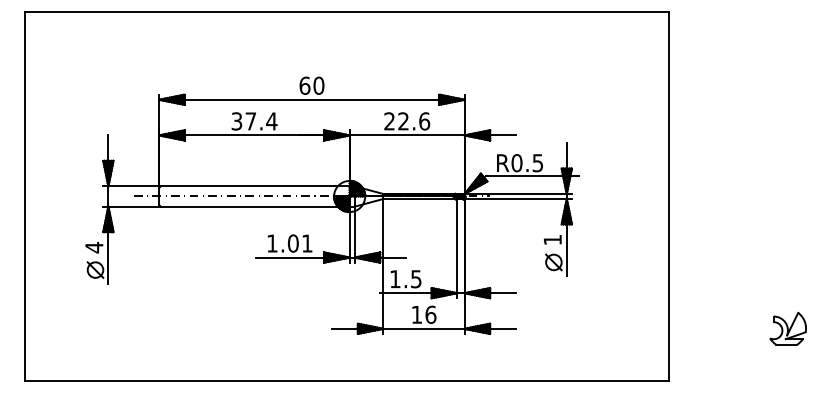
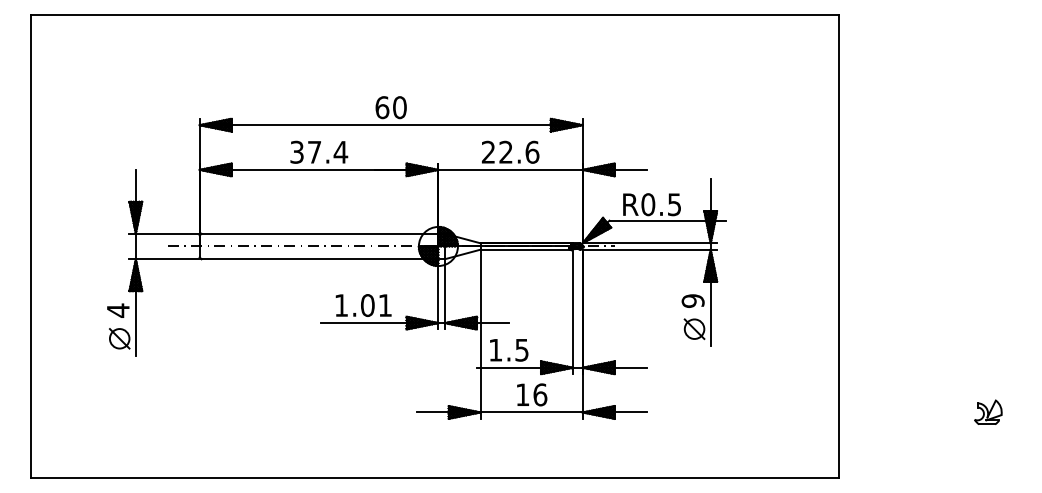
text: (552, 239) -> (692, 300), 1 -> 9
part: (787, 328) -> (987, 412), size x0.6

